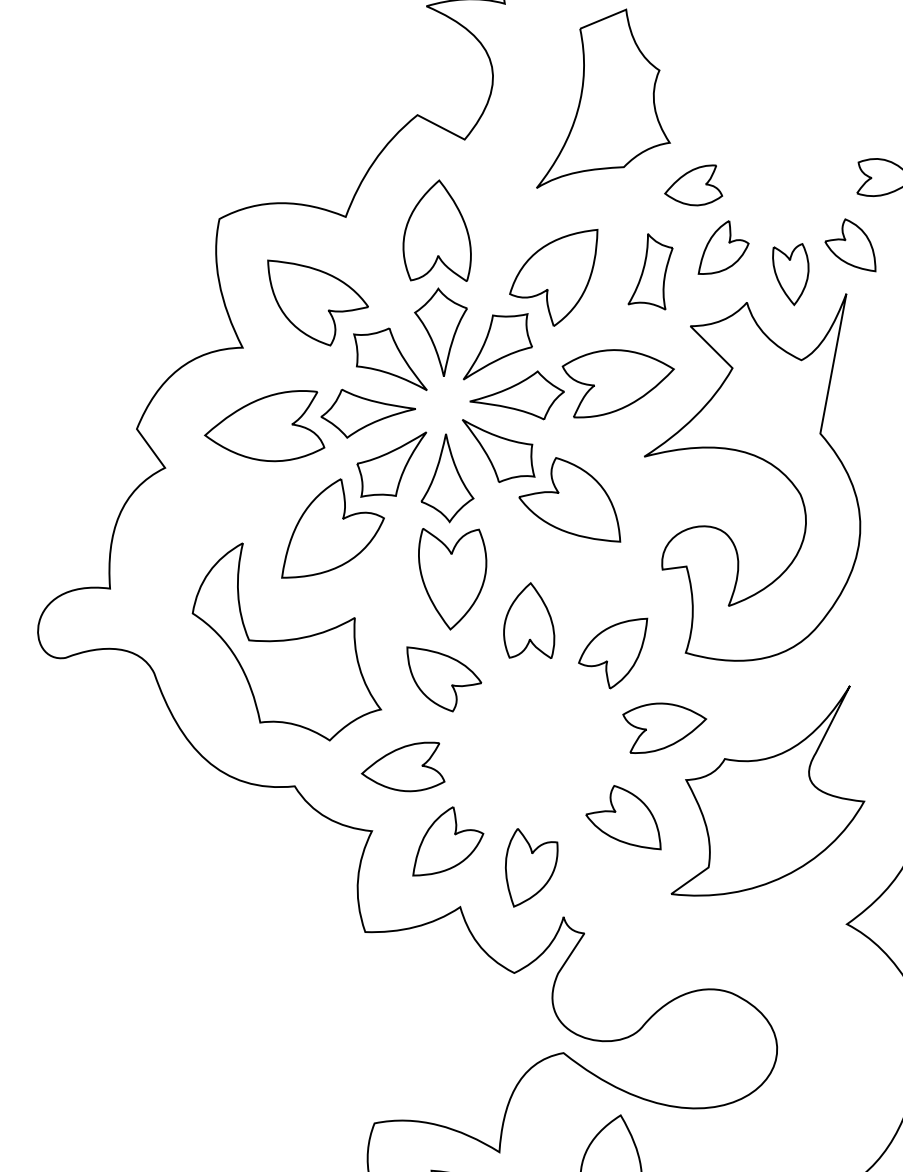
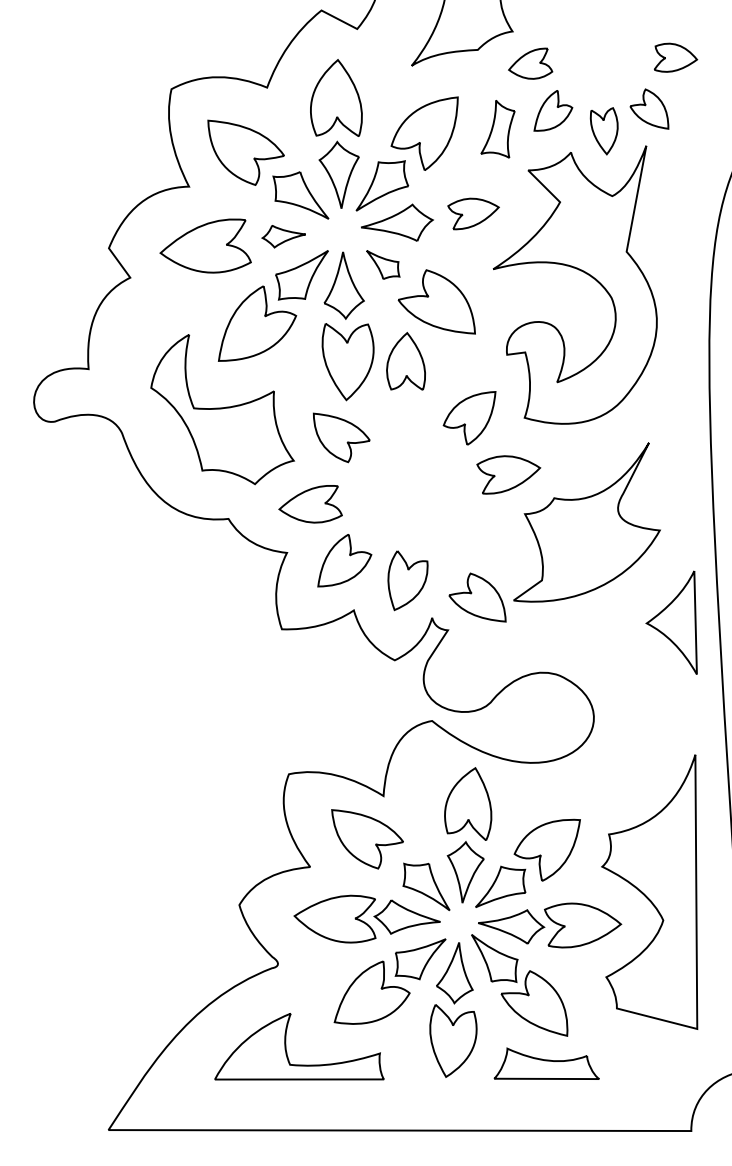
part: (618, 383) -> (473, 213), size x0.6
part: (367, 413) -> (283, 236), size x0.6
part: (499, 450) -> (383, 264), size x0.6
part: (528, 620) -> (405, 361), moved
part: (623, 817) -> (477, 597), moved

